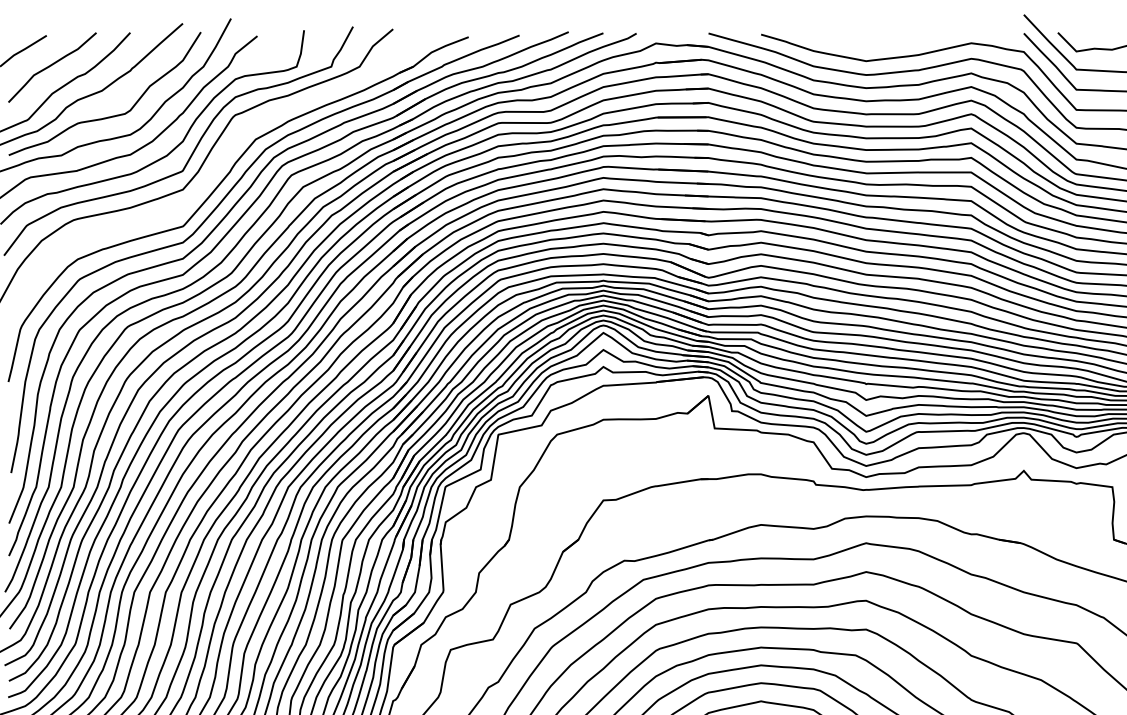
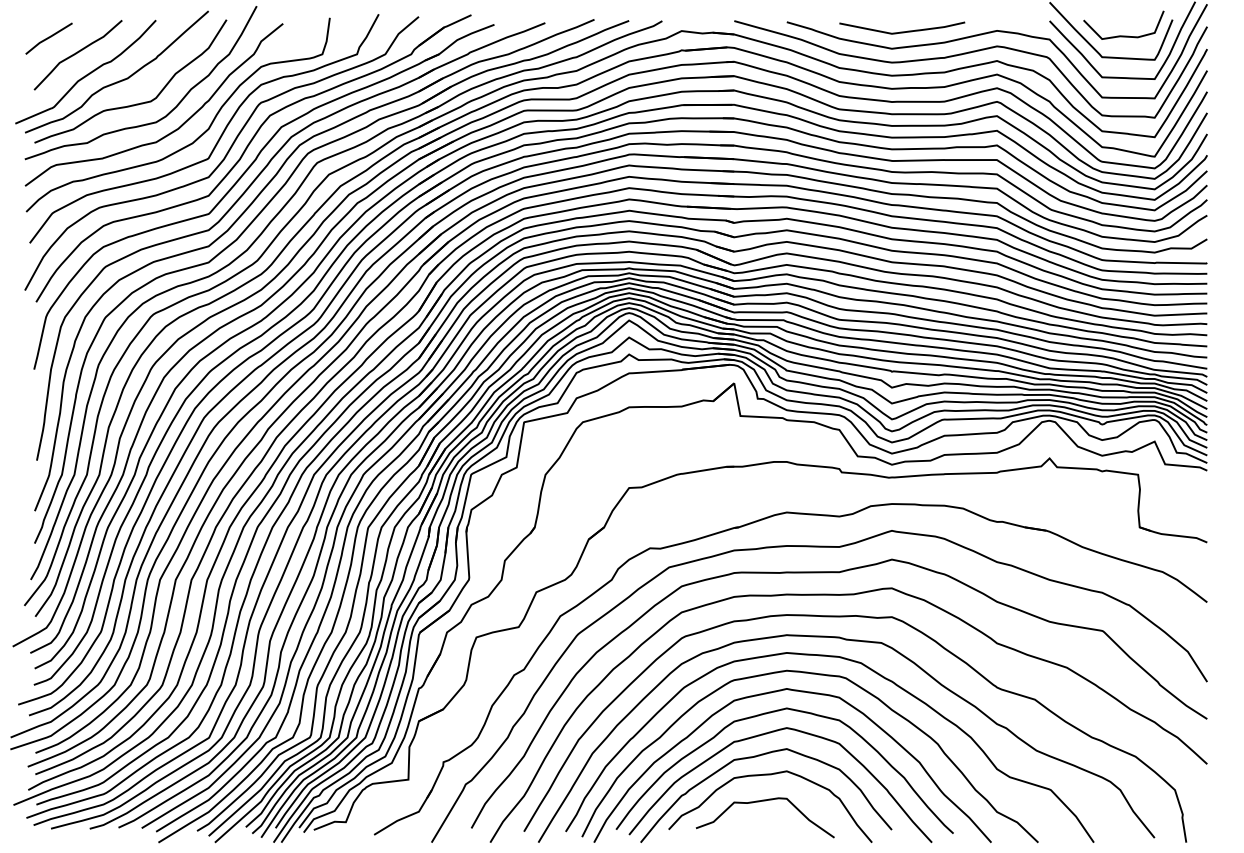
curve: (876, 43) -> (902, 31), added
part: (218, 165) -> (244, 153), added

